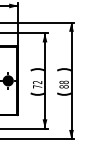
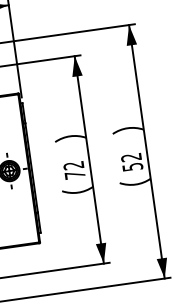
text: (63, 84) -> (130, 162), 88 -> 52

